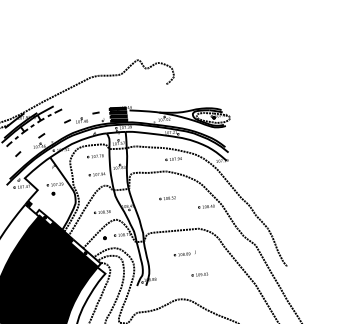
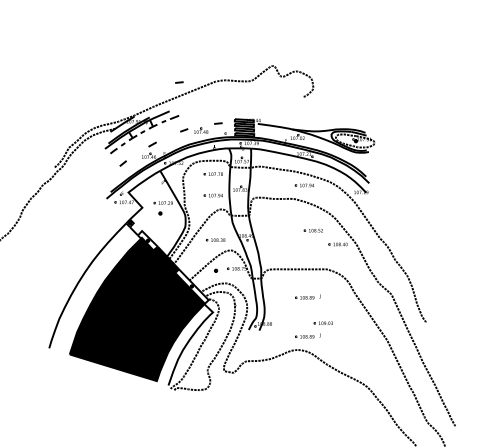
line: (59, 81) -> (179, 82), added
part: (166, 198) -> (312, 230), moved
part: (187, 286) -> (307, 335), added

